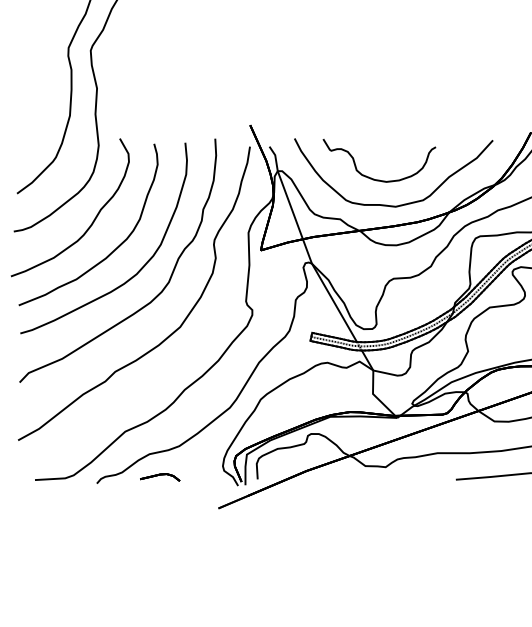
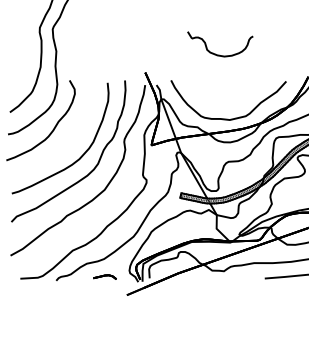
curve: (377, 178) -> (219, 54), moved
curve: (111, 250) -> (64, 145), removed
part: (159, 476) -> (104, 276), moved

